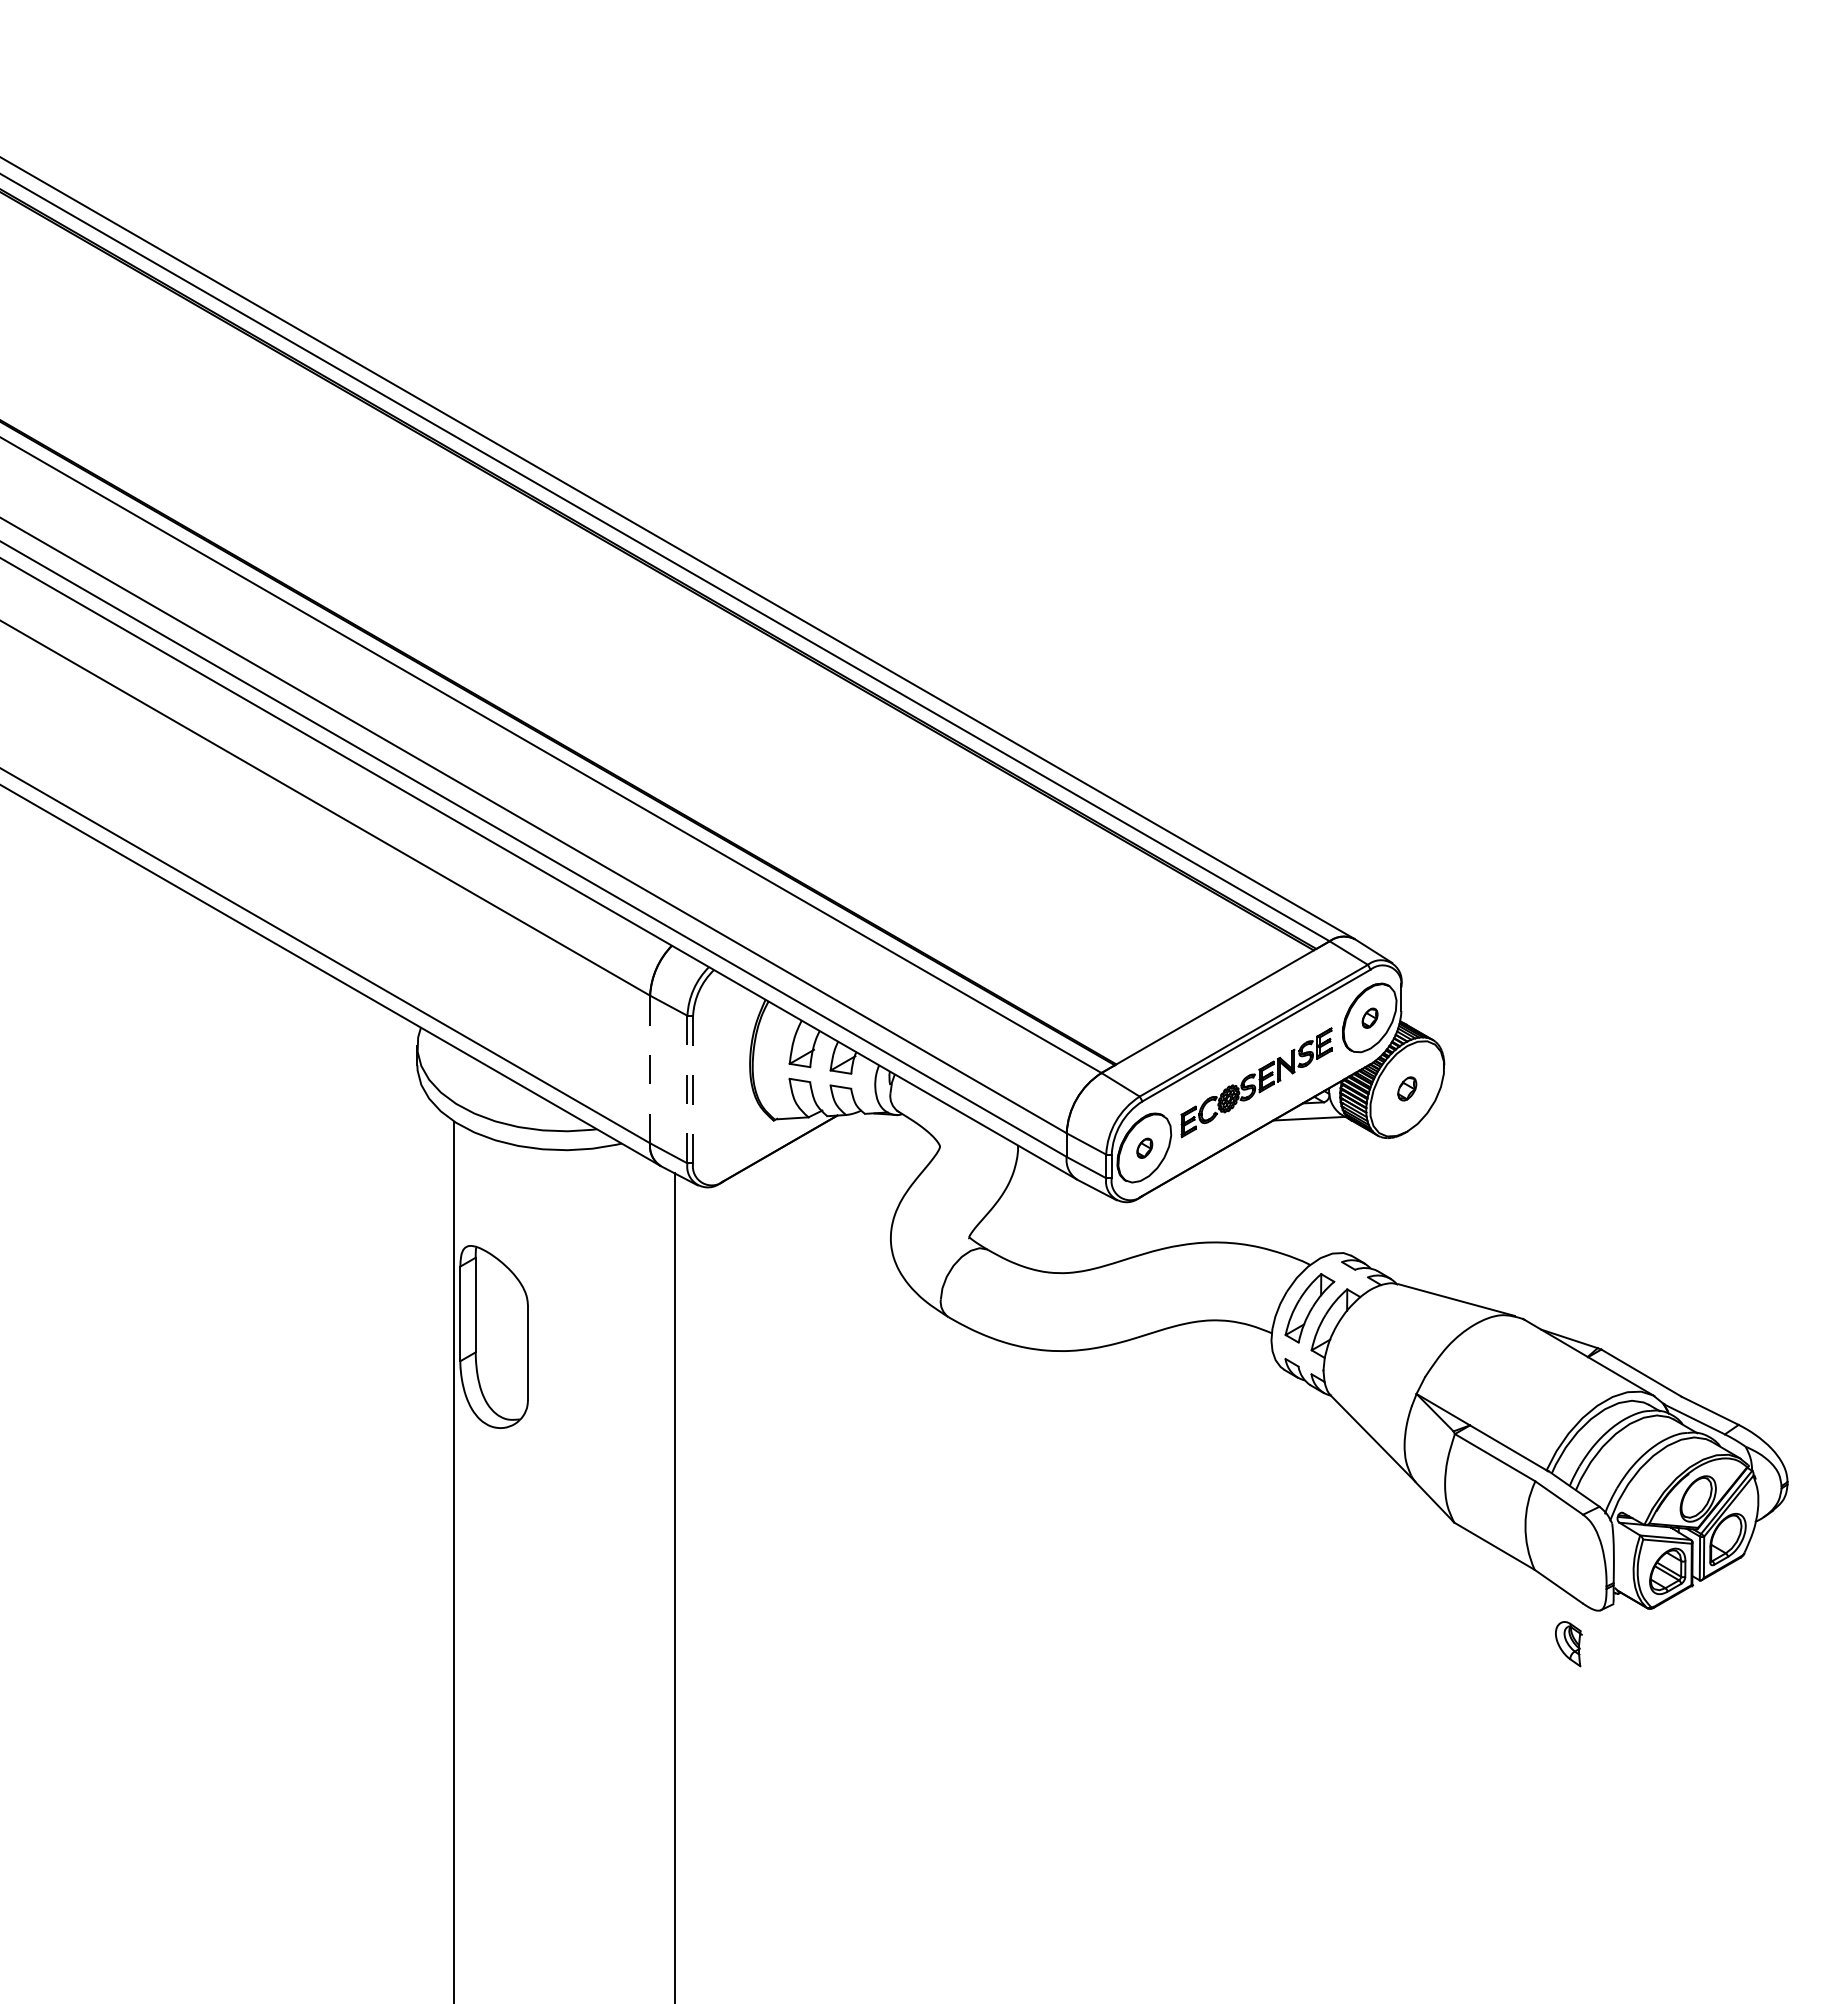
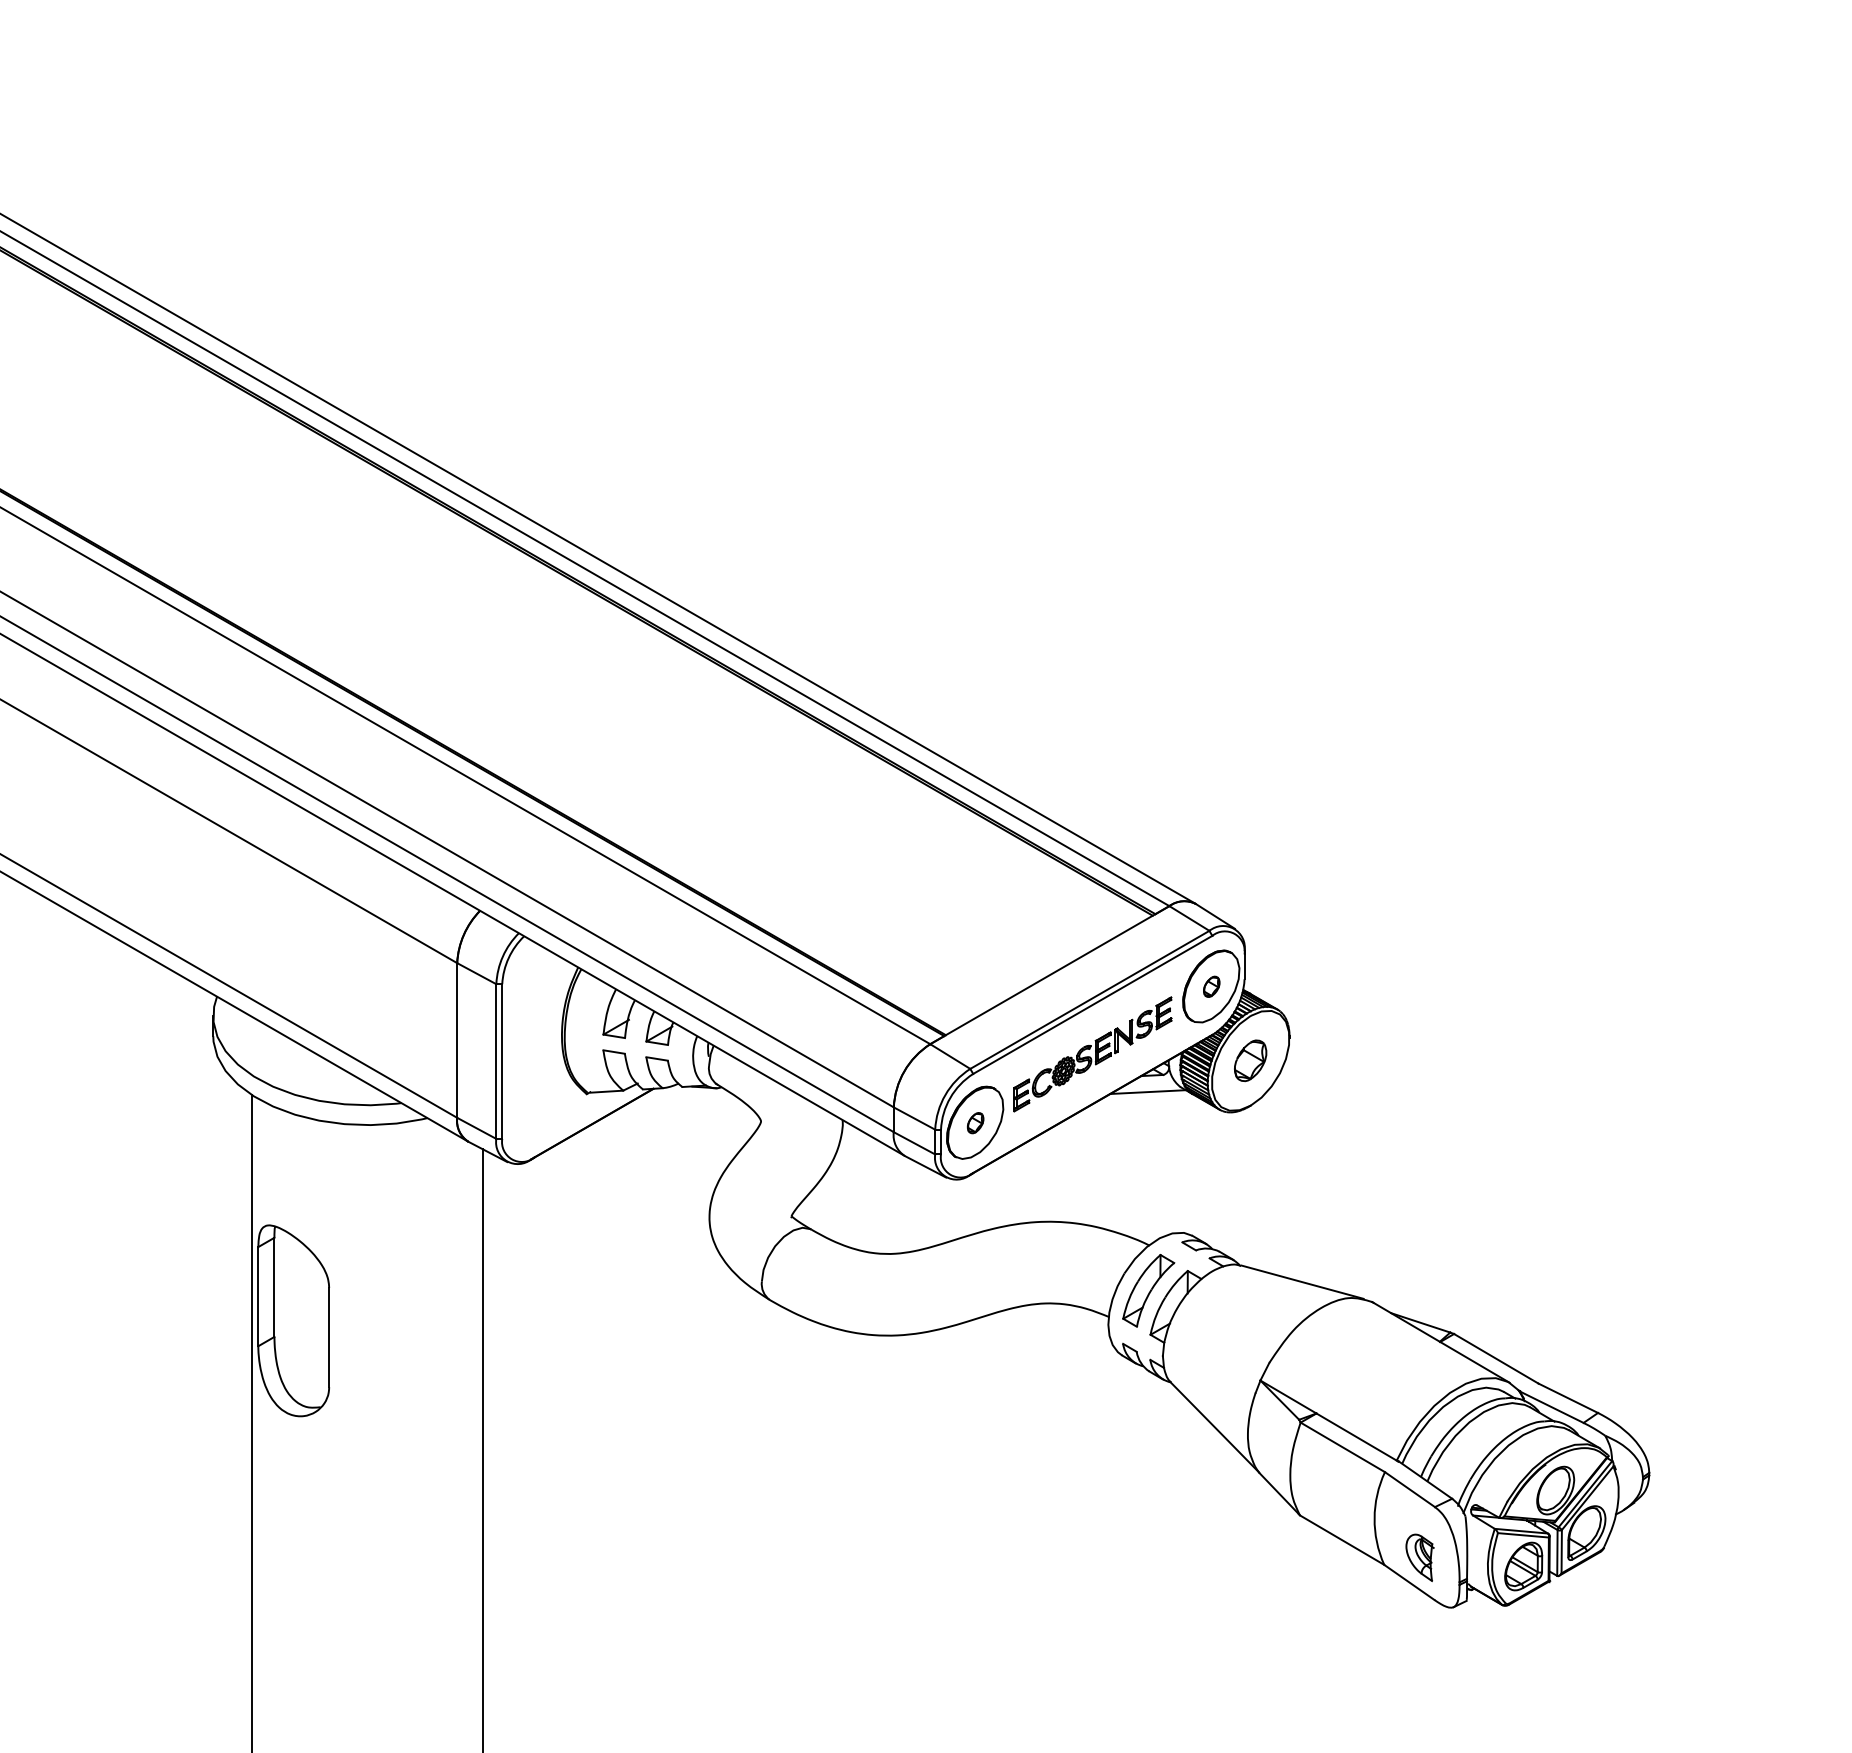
line: (650, 1069) -> (457, 1040), dashed -> solid
part: (1407, 1088) -> (1250, 1060), size x1.67
line: (687, 1089) -> (496, 1061), dashed -> solid
line: (693, 1089) -> (502, 1061), dashed -> solid
part: (1568, 1644) -> (1419, 1558), moved

